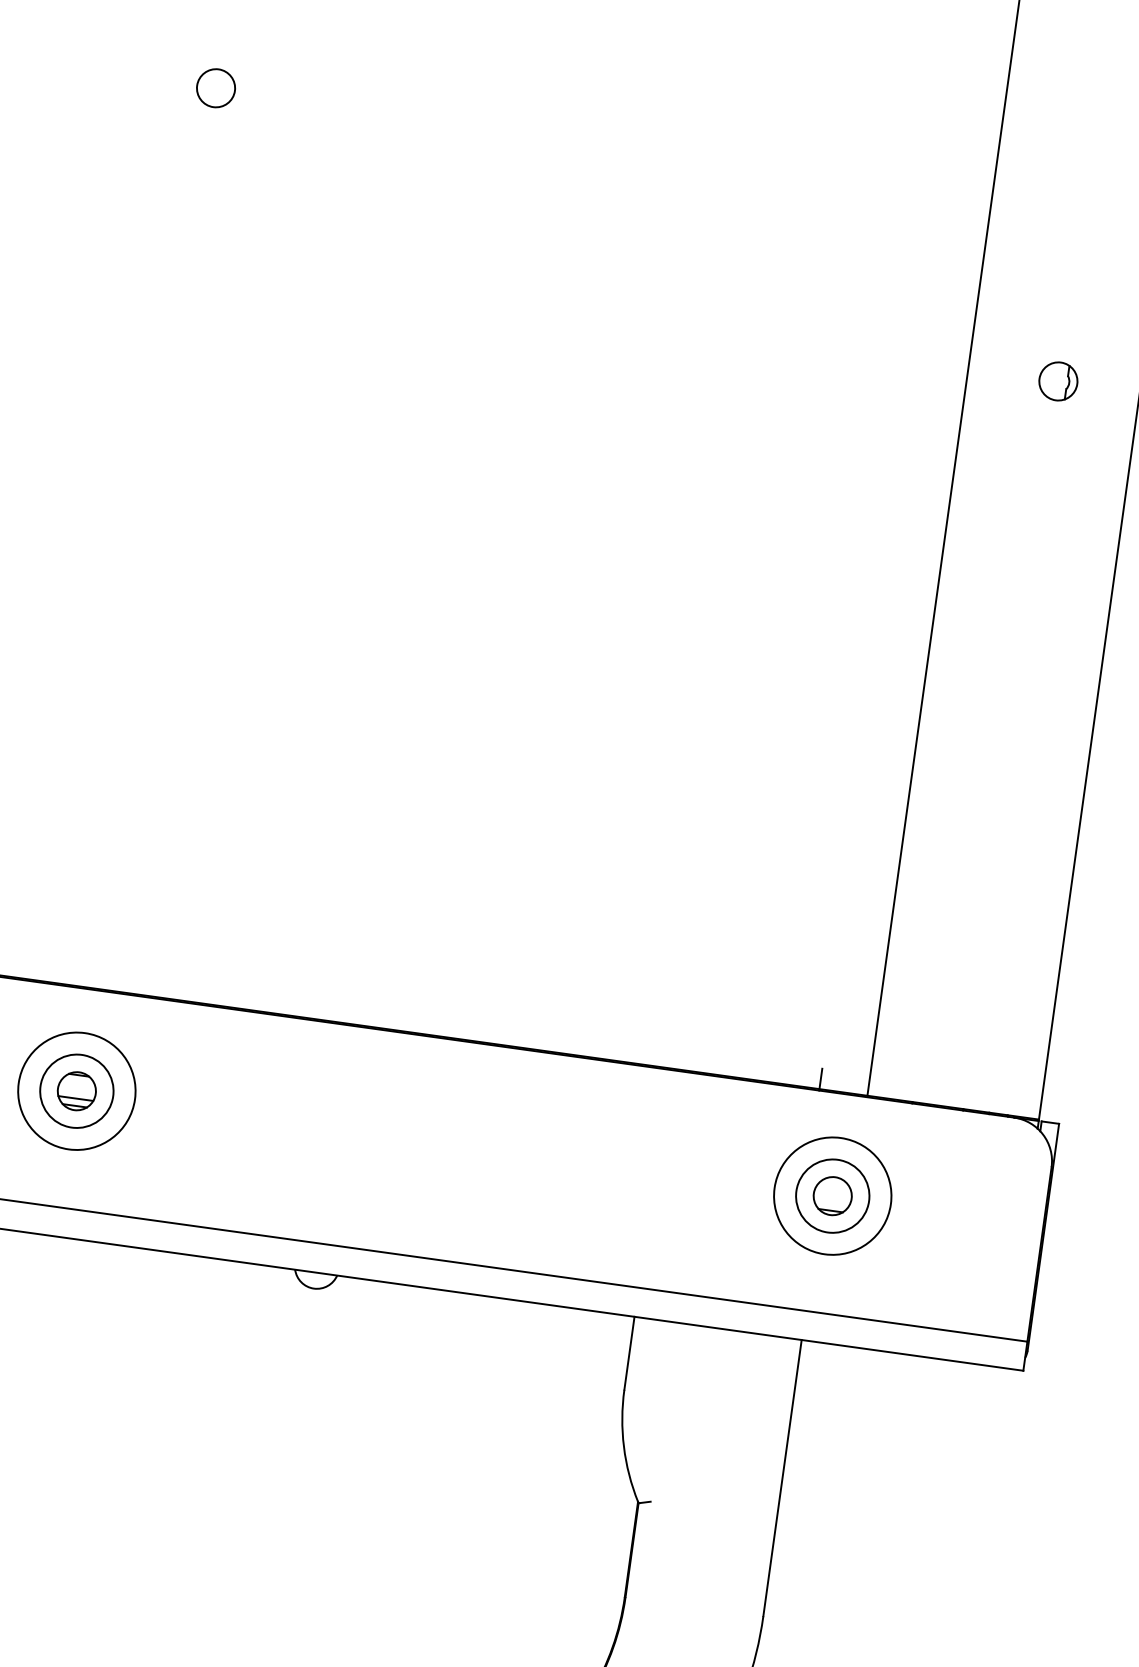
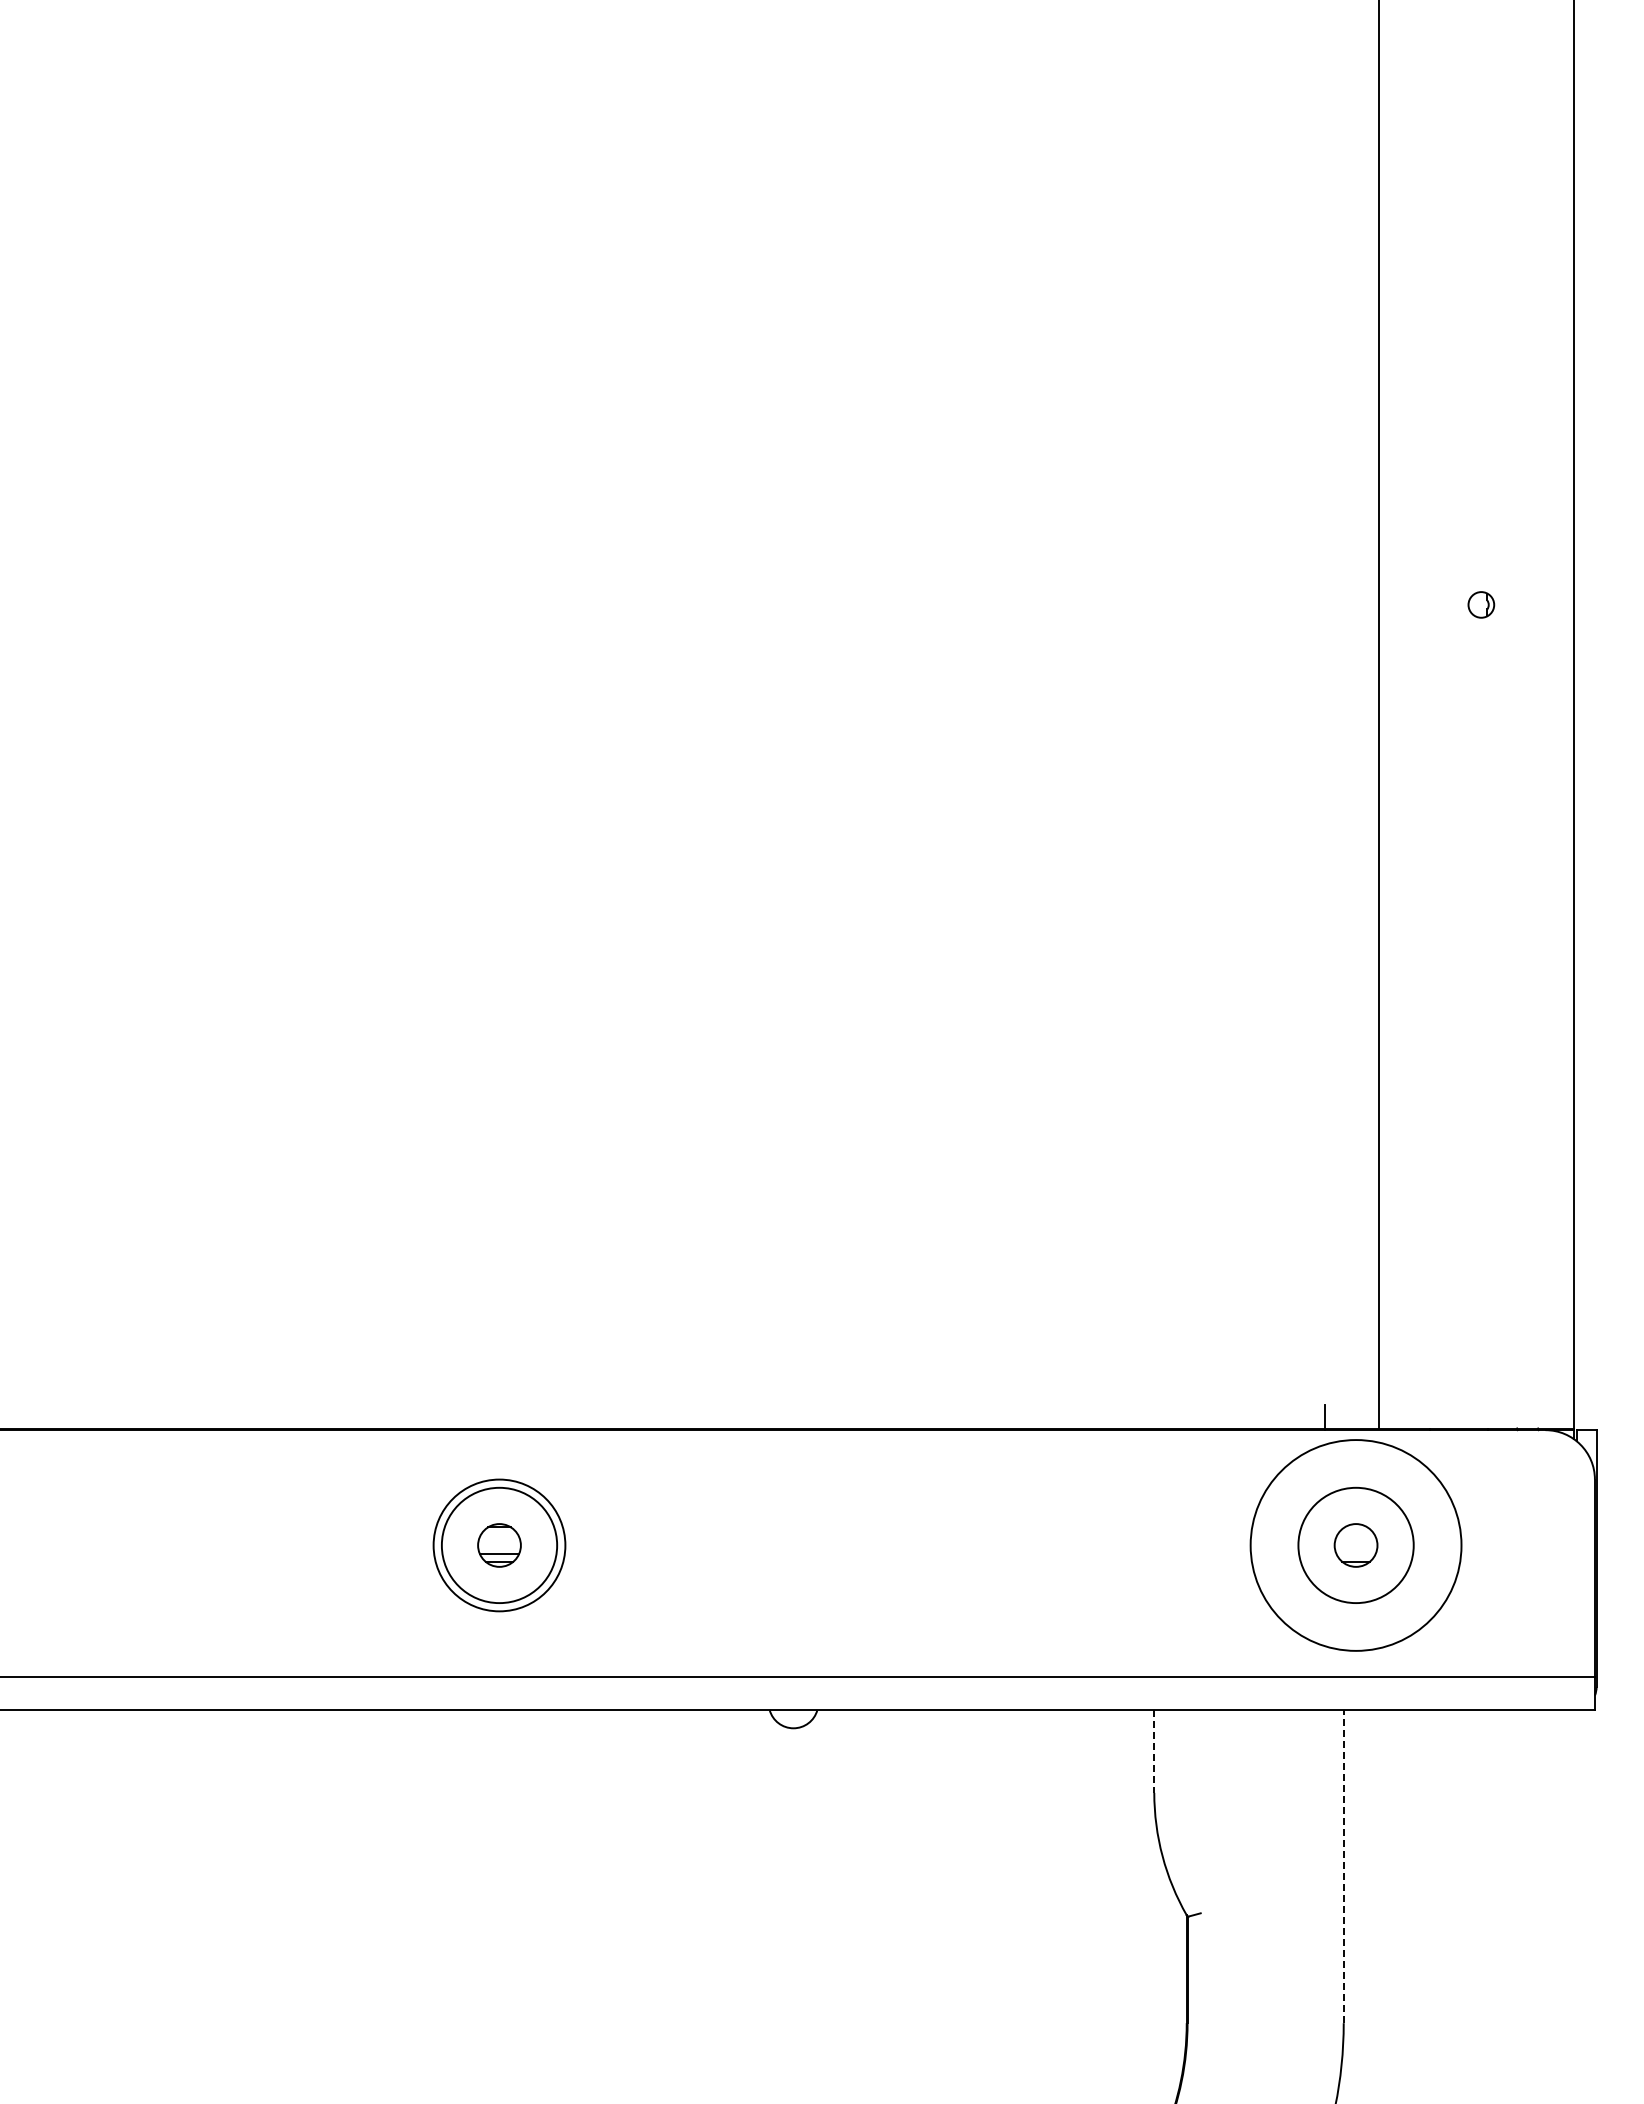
circle: (216, 87) -> (499, 408), removed
part: (1058, 381) -> (1481, 604), size x0.6
circle: (76, 1091) -> (499, 1545), size x1.4
circle: (832, 1196) -> (1355, 1545), size x1.4
circle: (832, 1196) -> (1355, 1545), size x1.6
line: (629, 1354) -> (1154, 1752), solid -> dashed
line: (782, 1477) -> (1343, 1866), solid -> dashed

